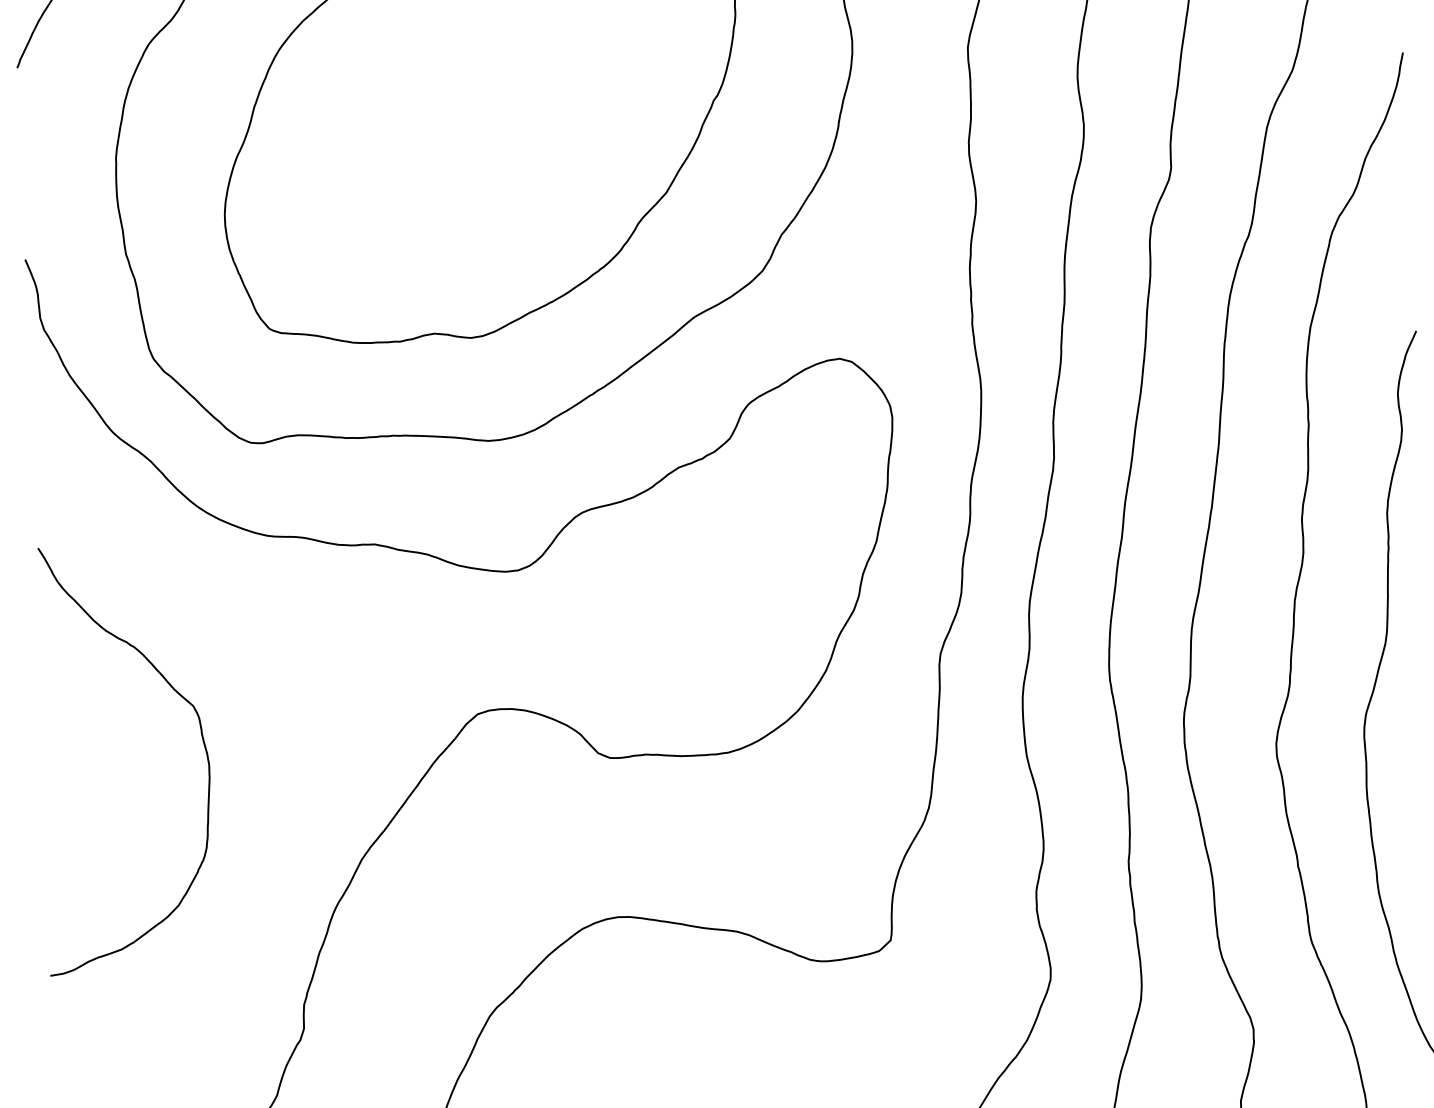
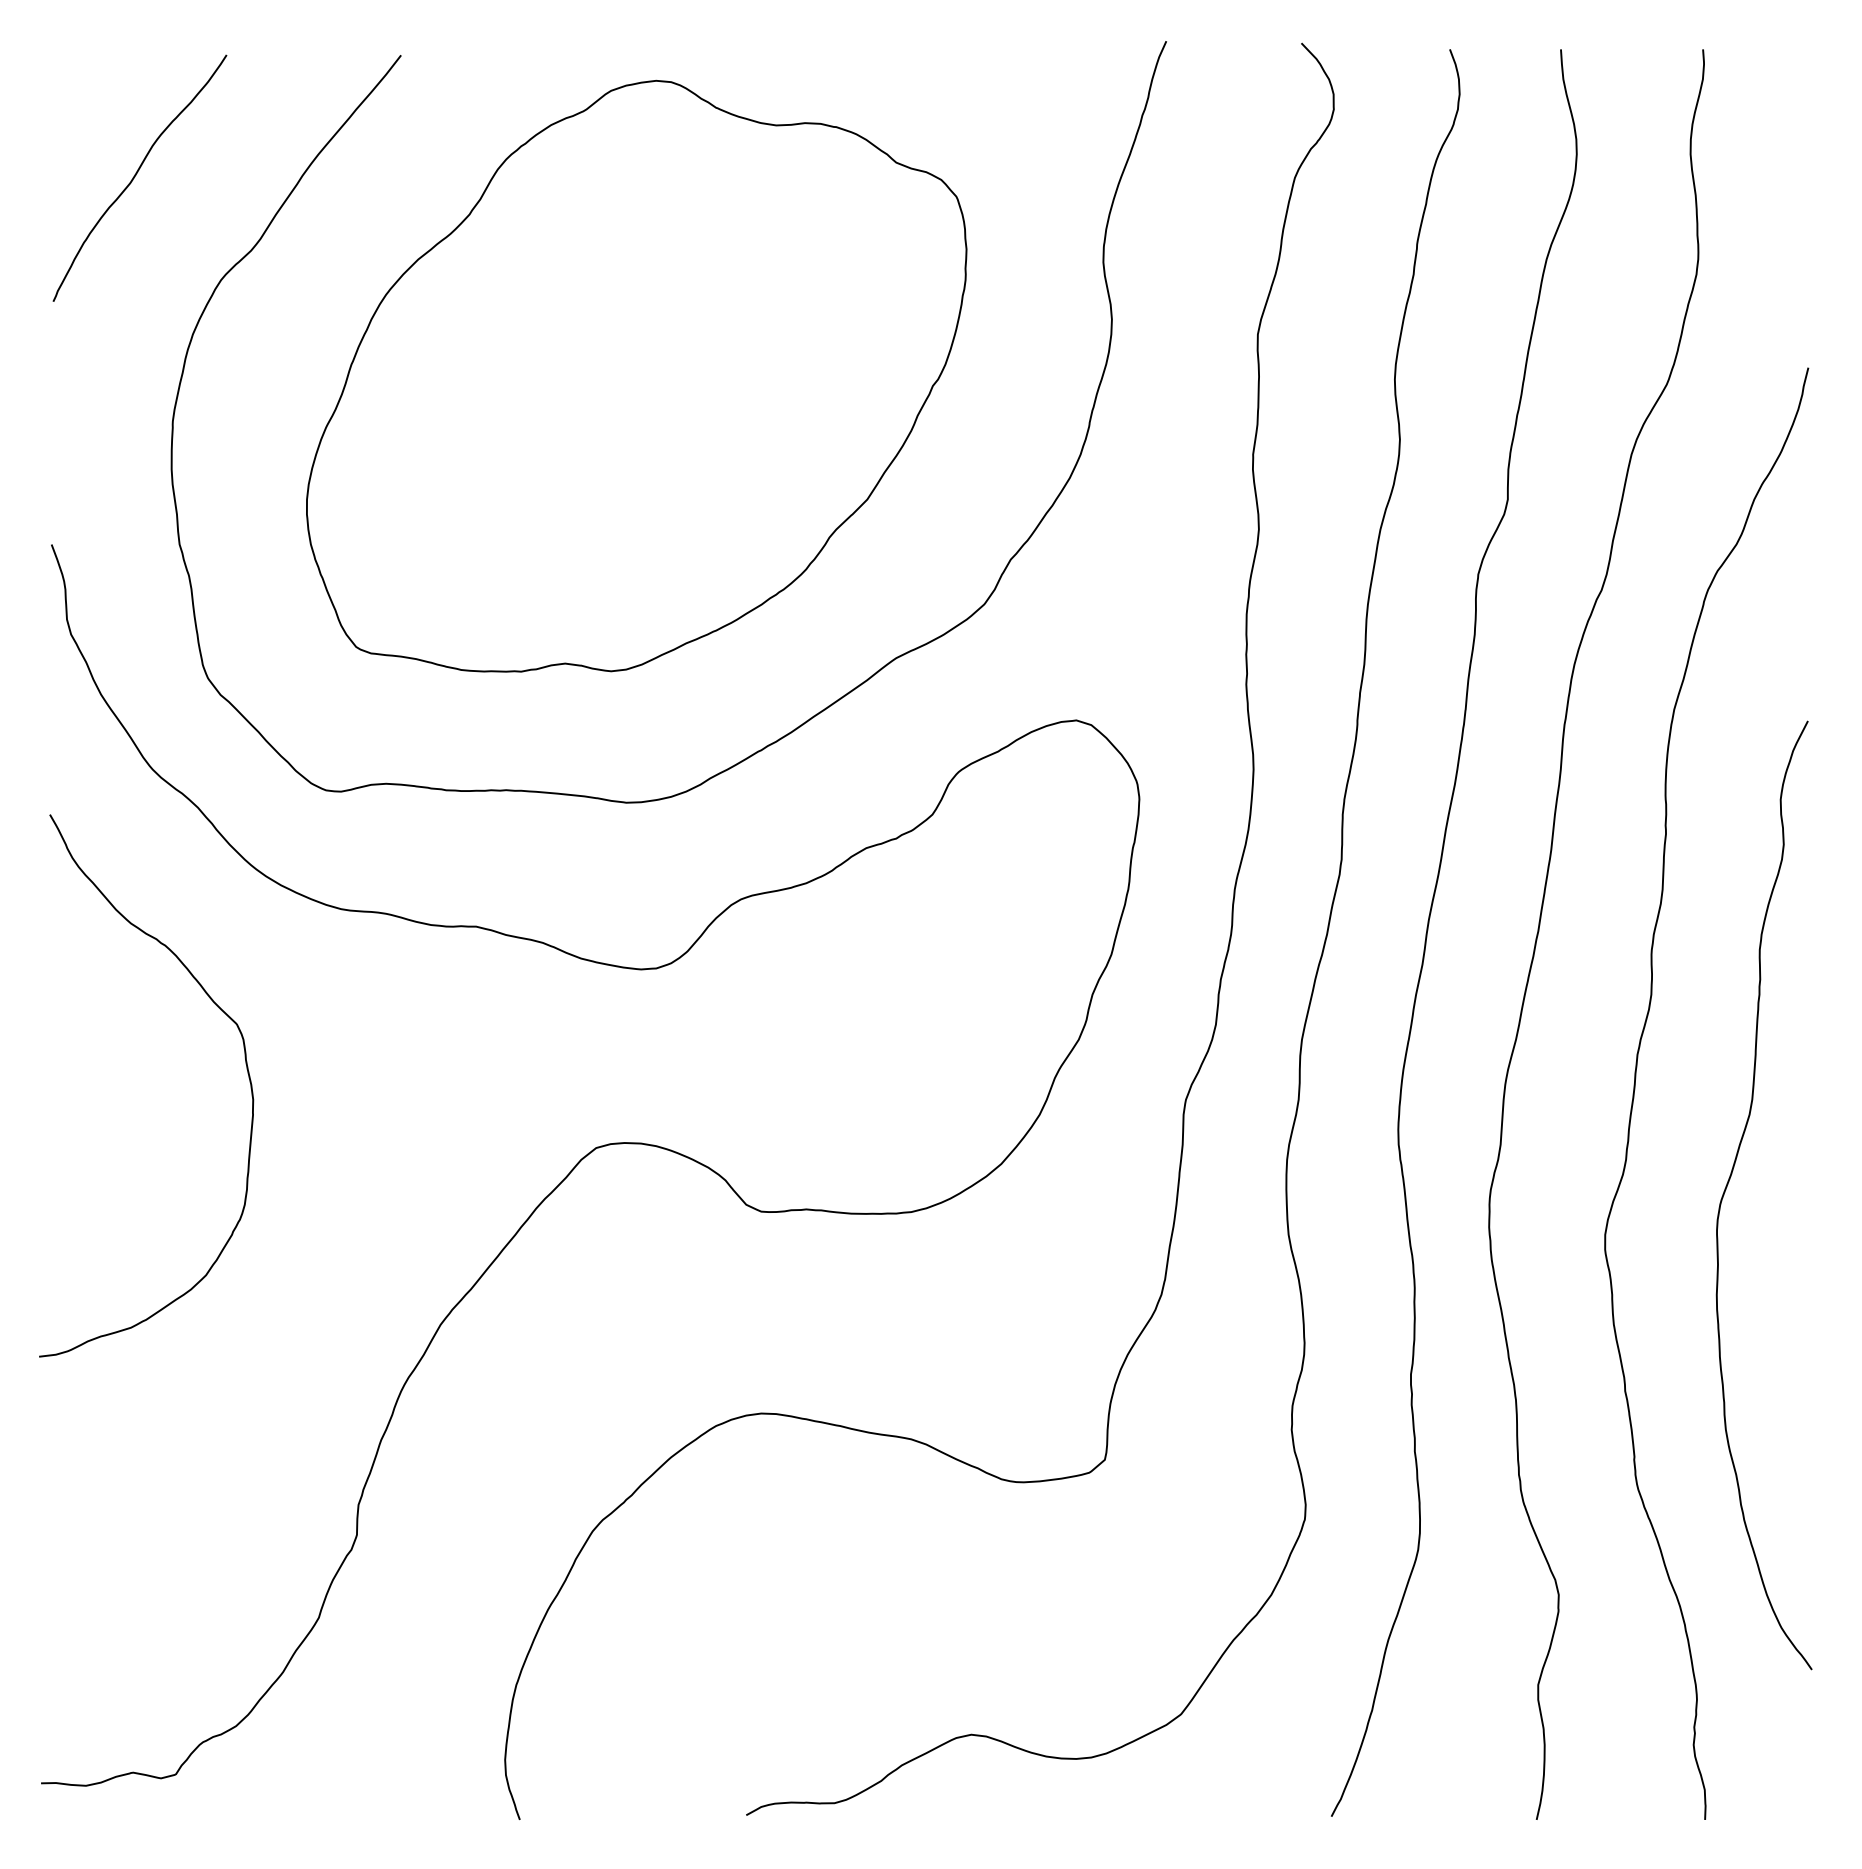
curve: (201, 737) -> (245, 1064), moved

